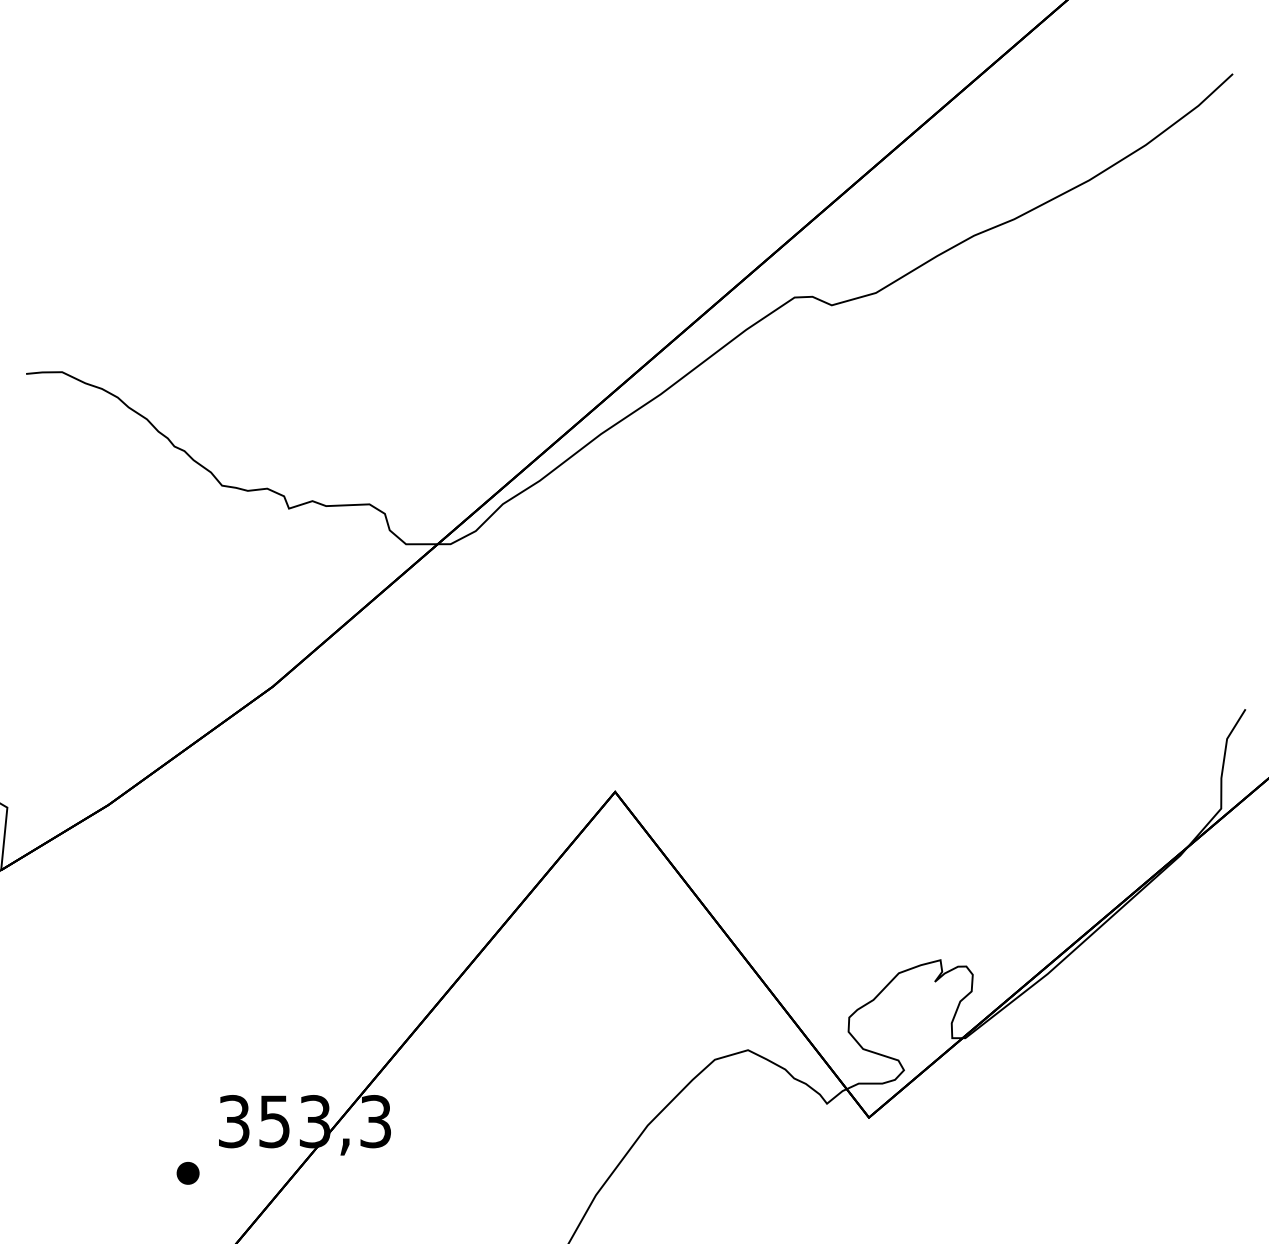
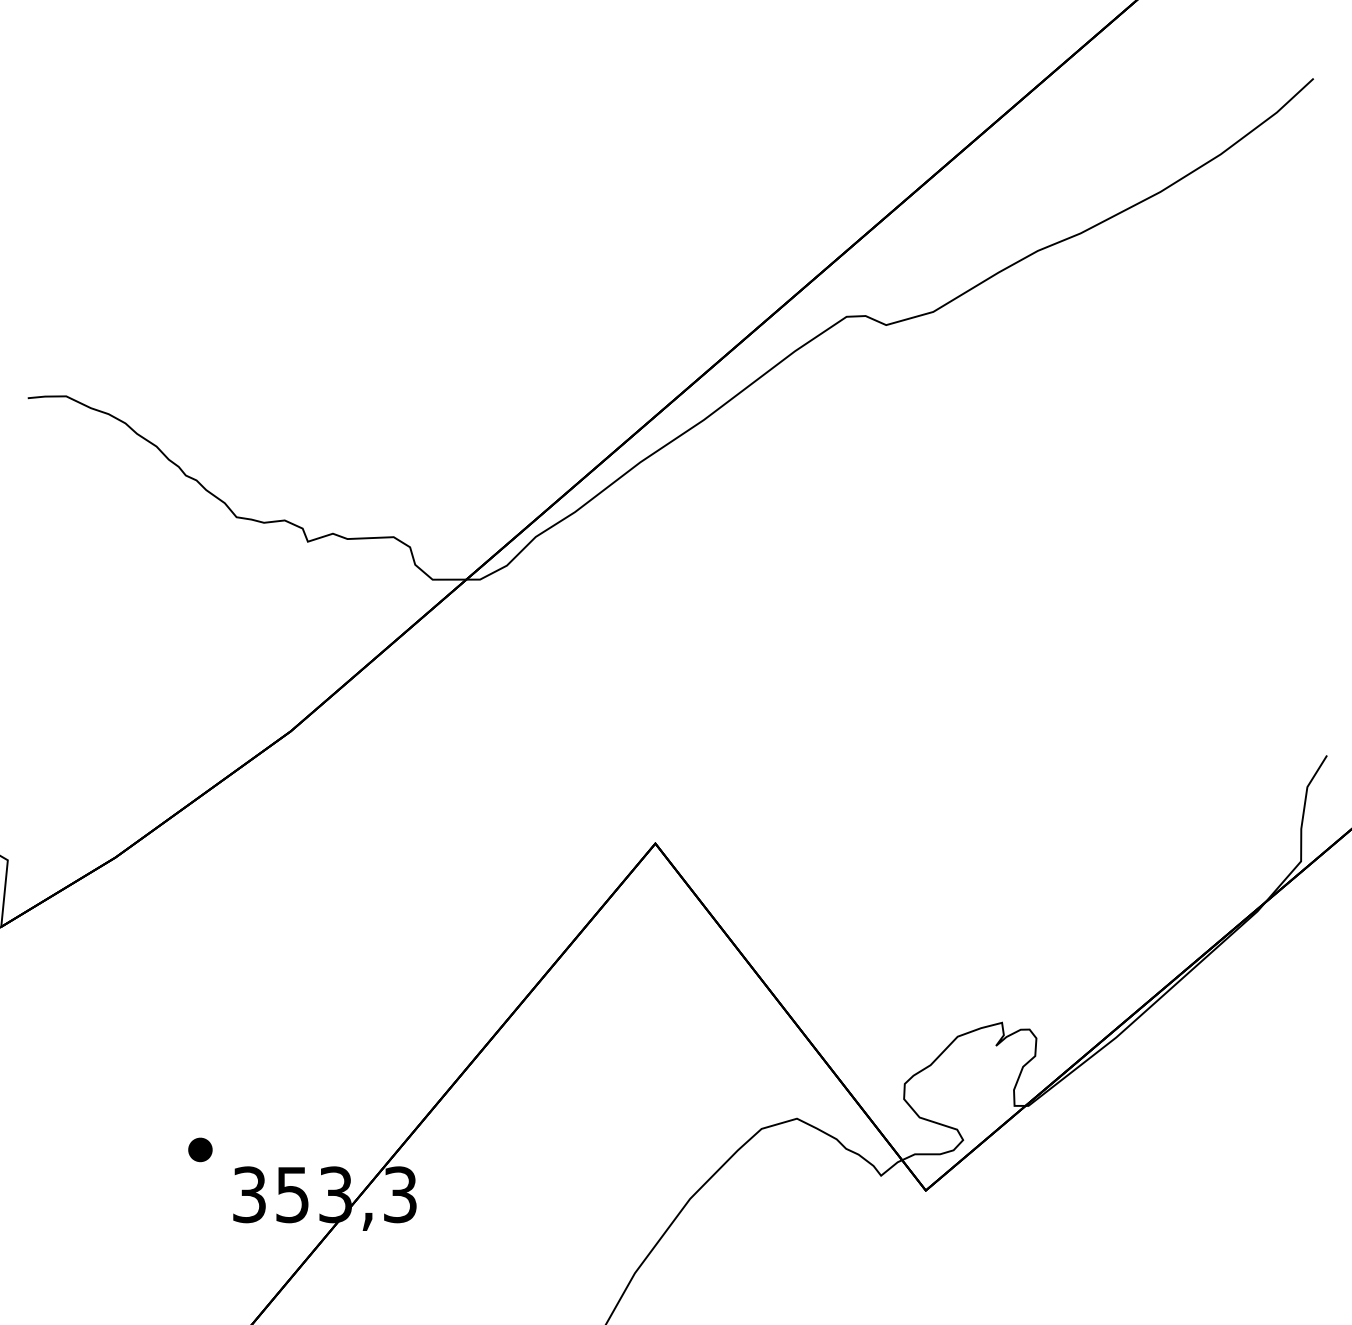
part: (188, 1172) -> (200, 1149), moved

